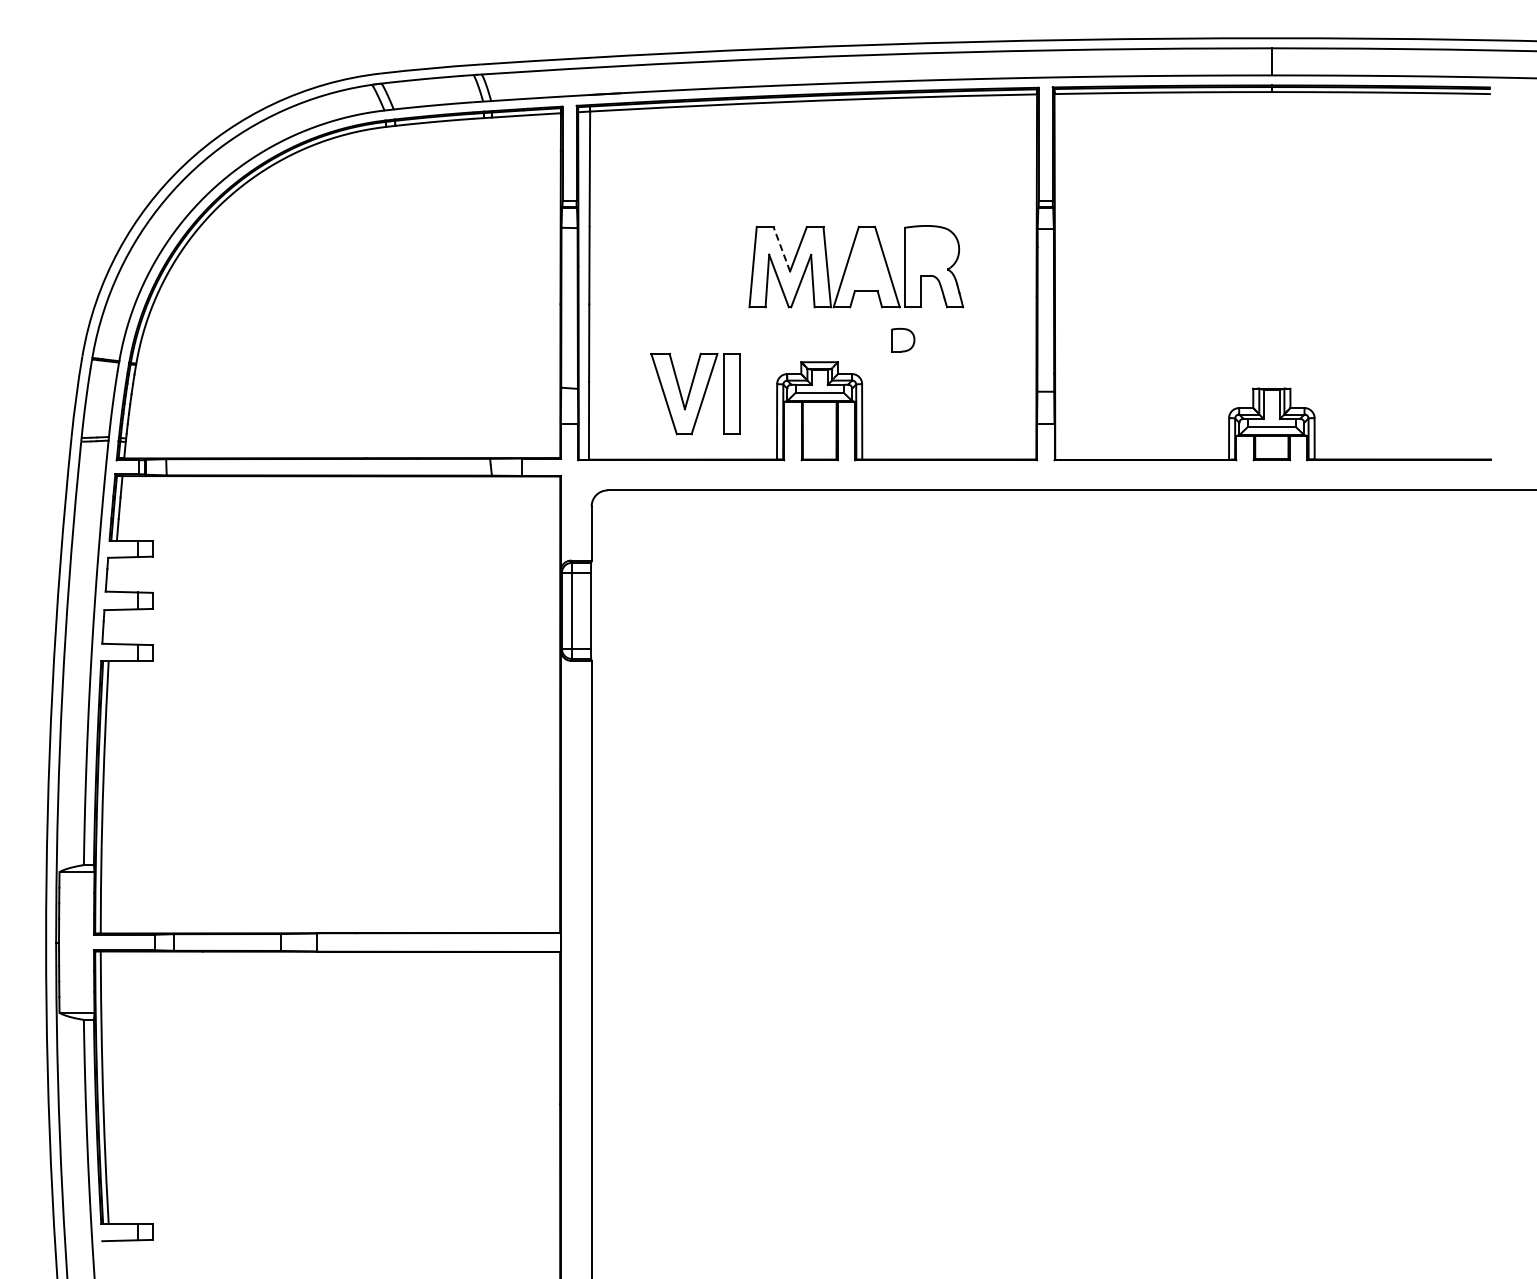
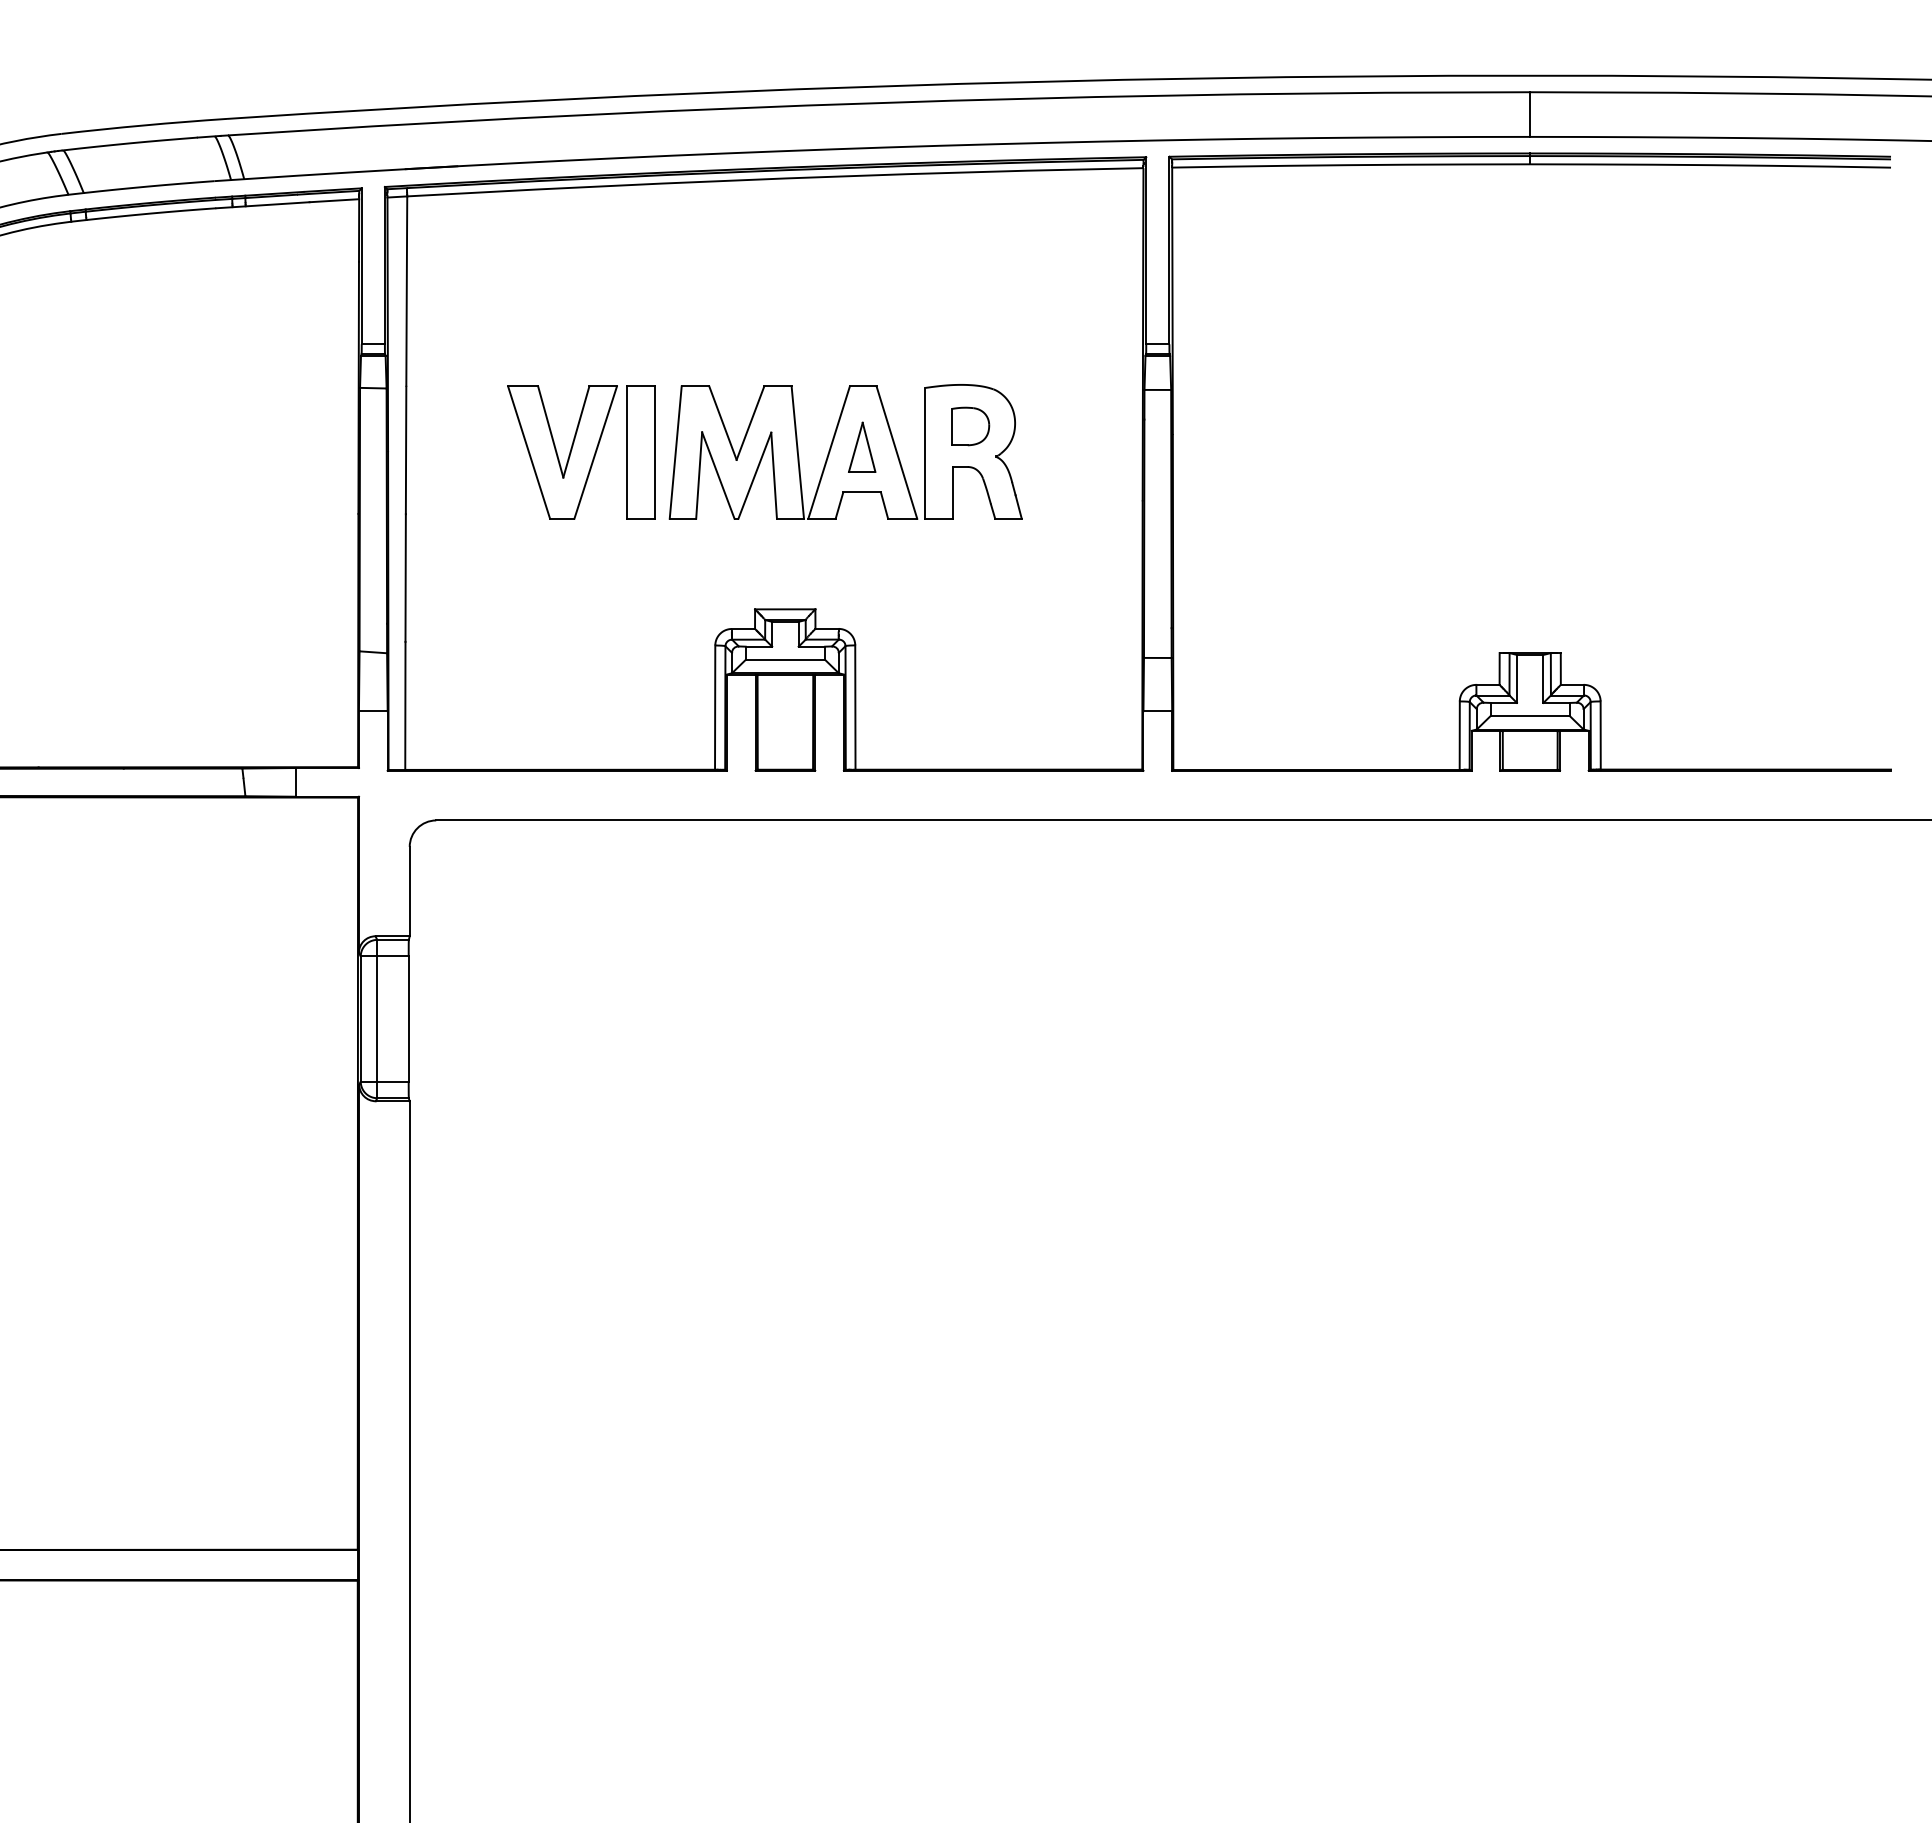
line: (781, 249) -> (722, 423), dashed -> solid
part: (866, 263) -> (862, 446), added
part: (903, 339) -> (971, 425), moved
part: (695, 393) -> (580, 451), moved

